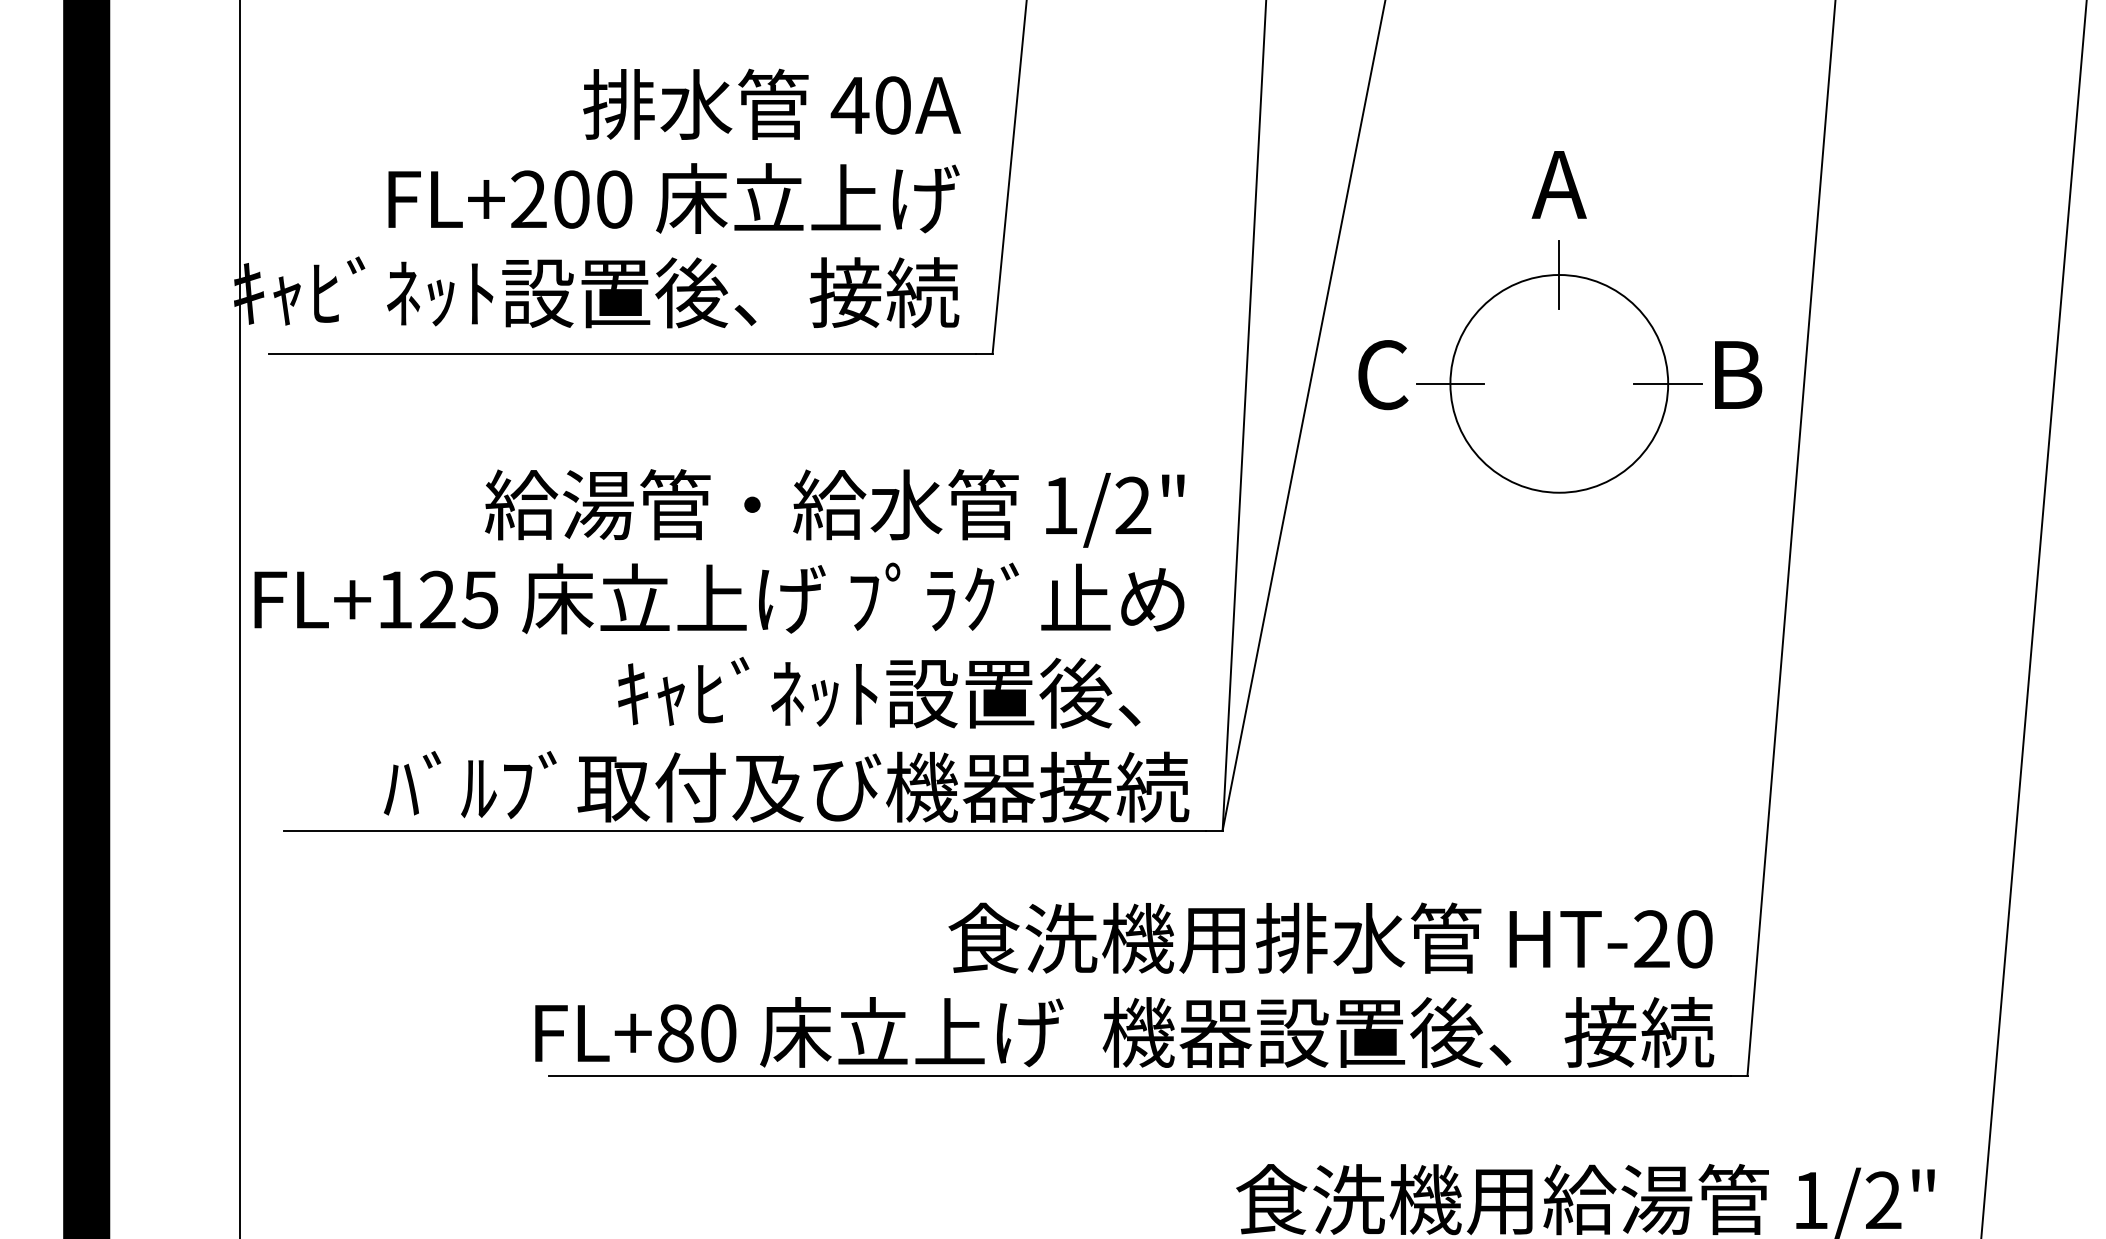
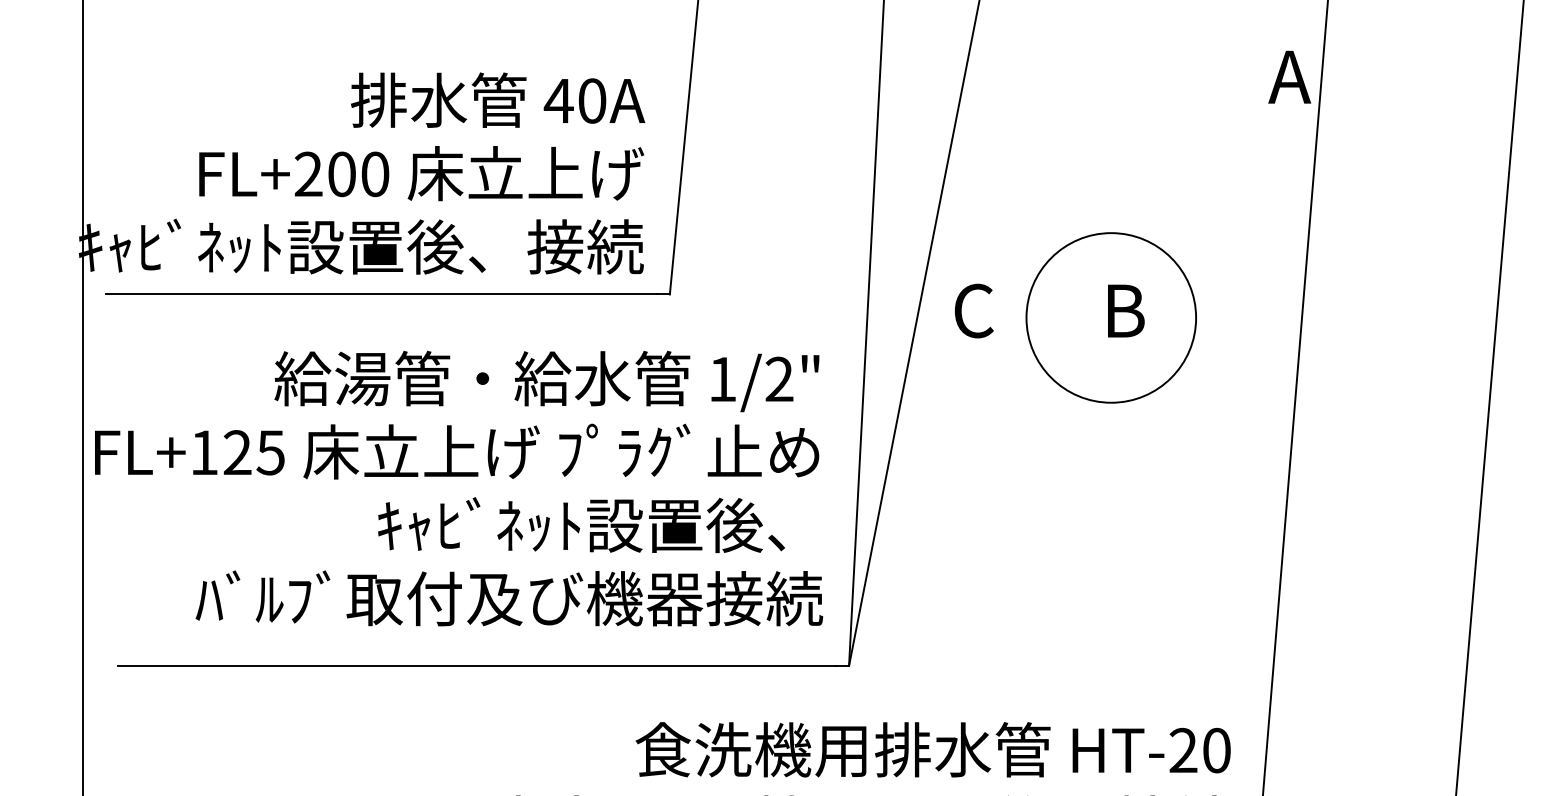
text: (1558, 184) -> (1289, 76), moved
line: (1559, 274) -> (1111, 232), removed
text: (1738, 374) -> (1126, 310), moved
line: (1450, 383) -> (1026, 317), removed
line: (1668, 383) -> (1196, 317), removed
text: (721, 645) -> (458, 488), moved

